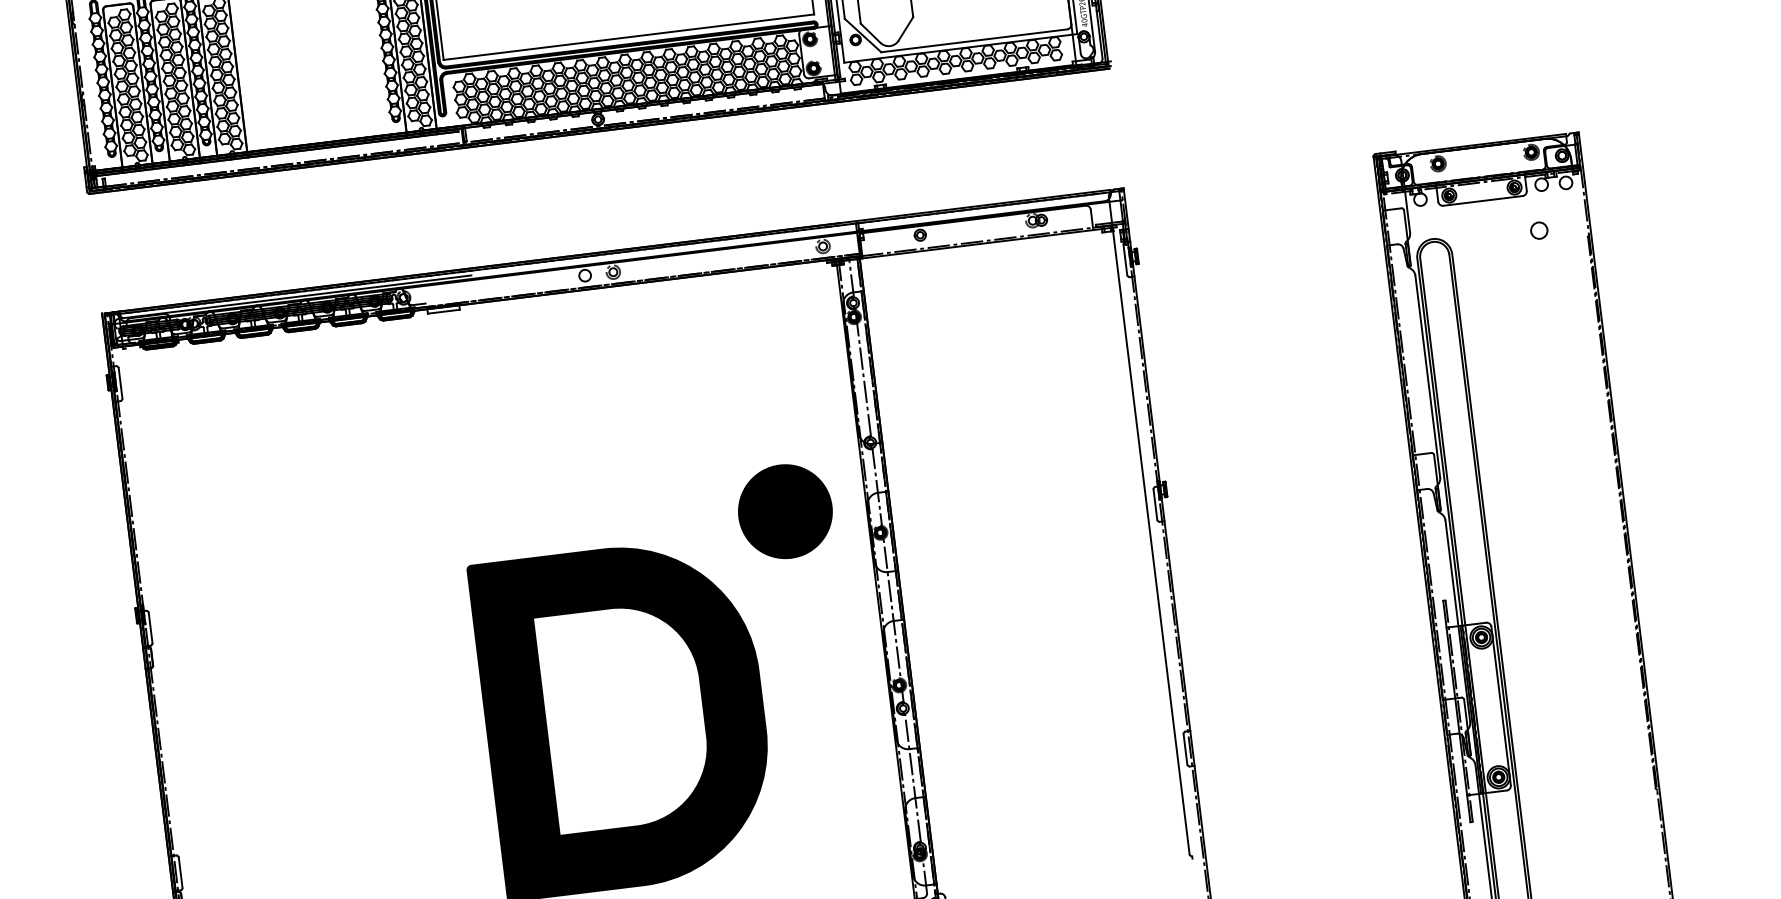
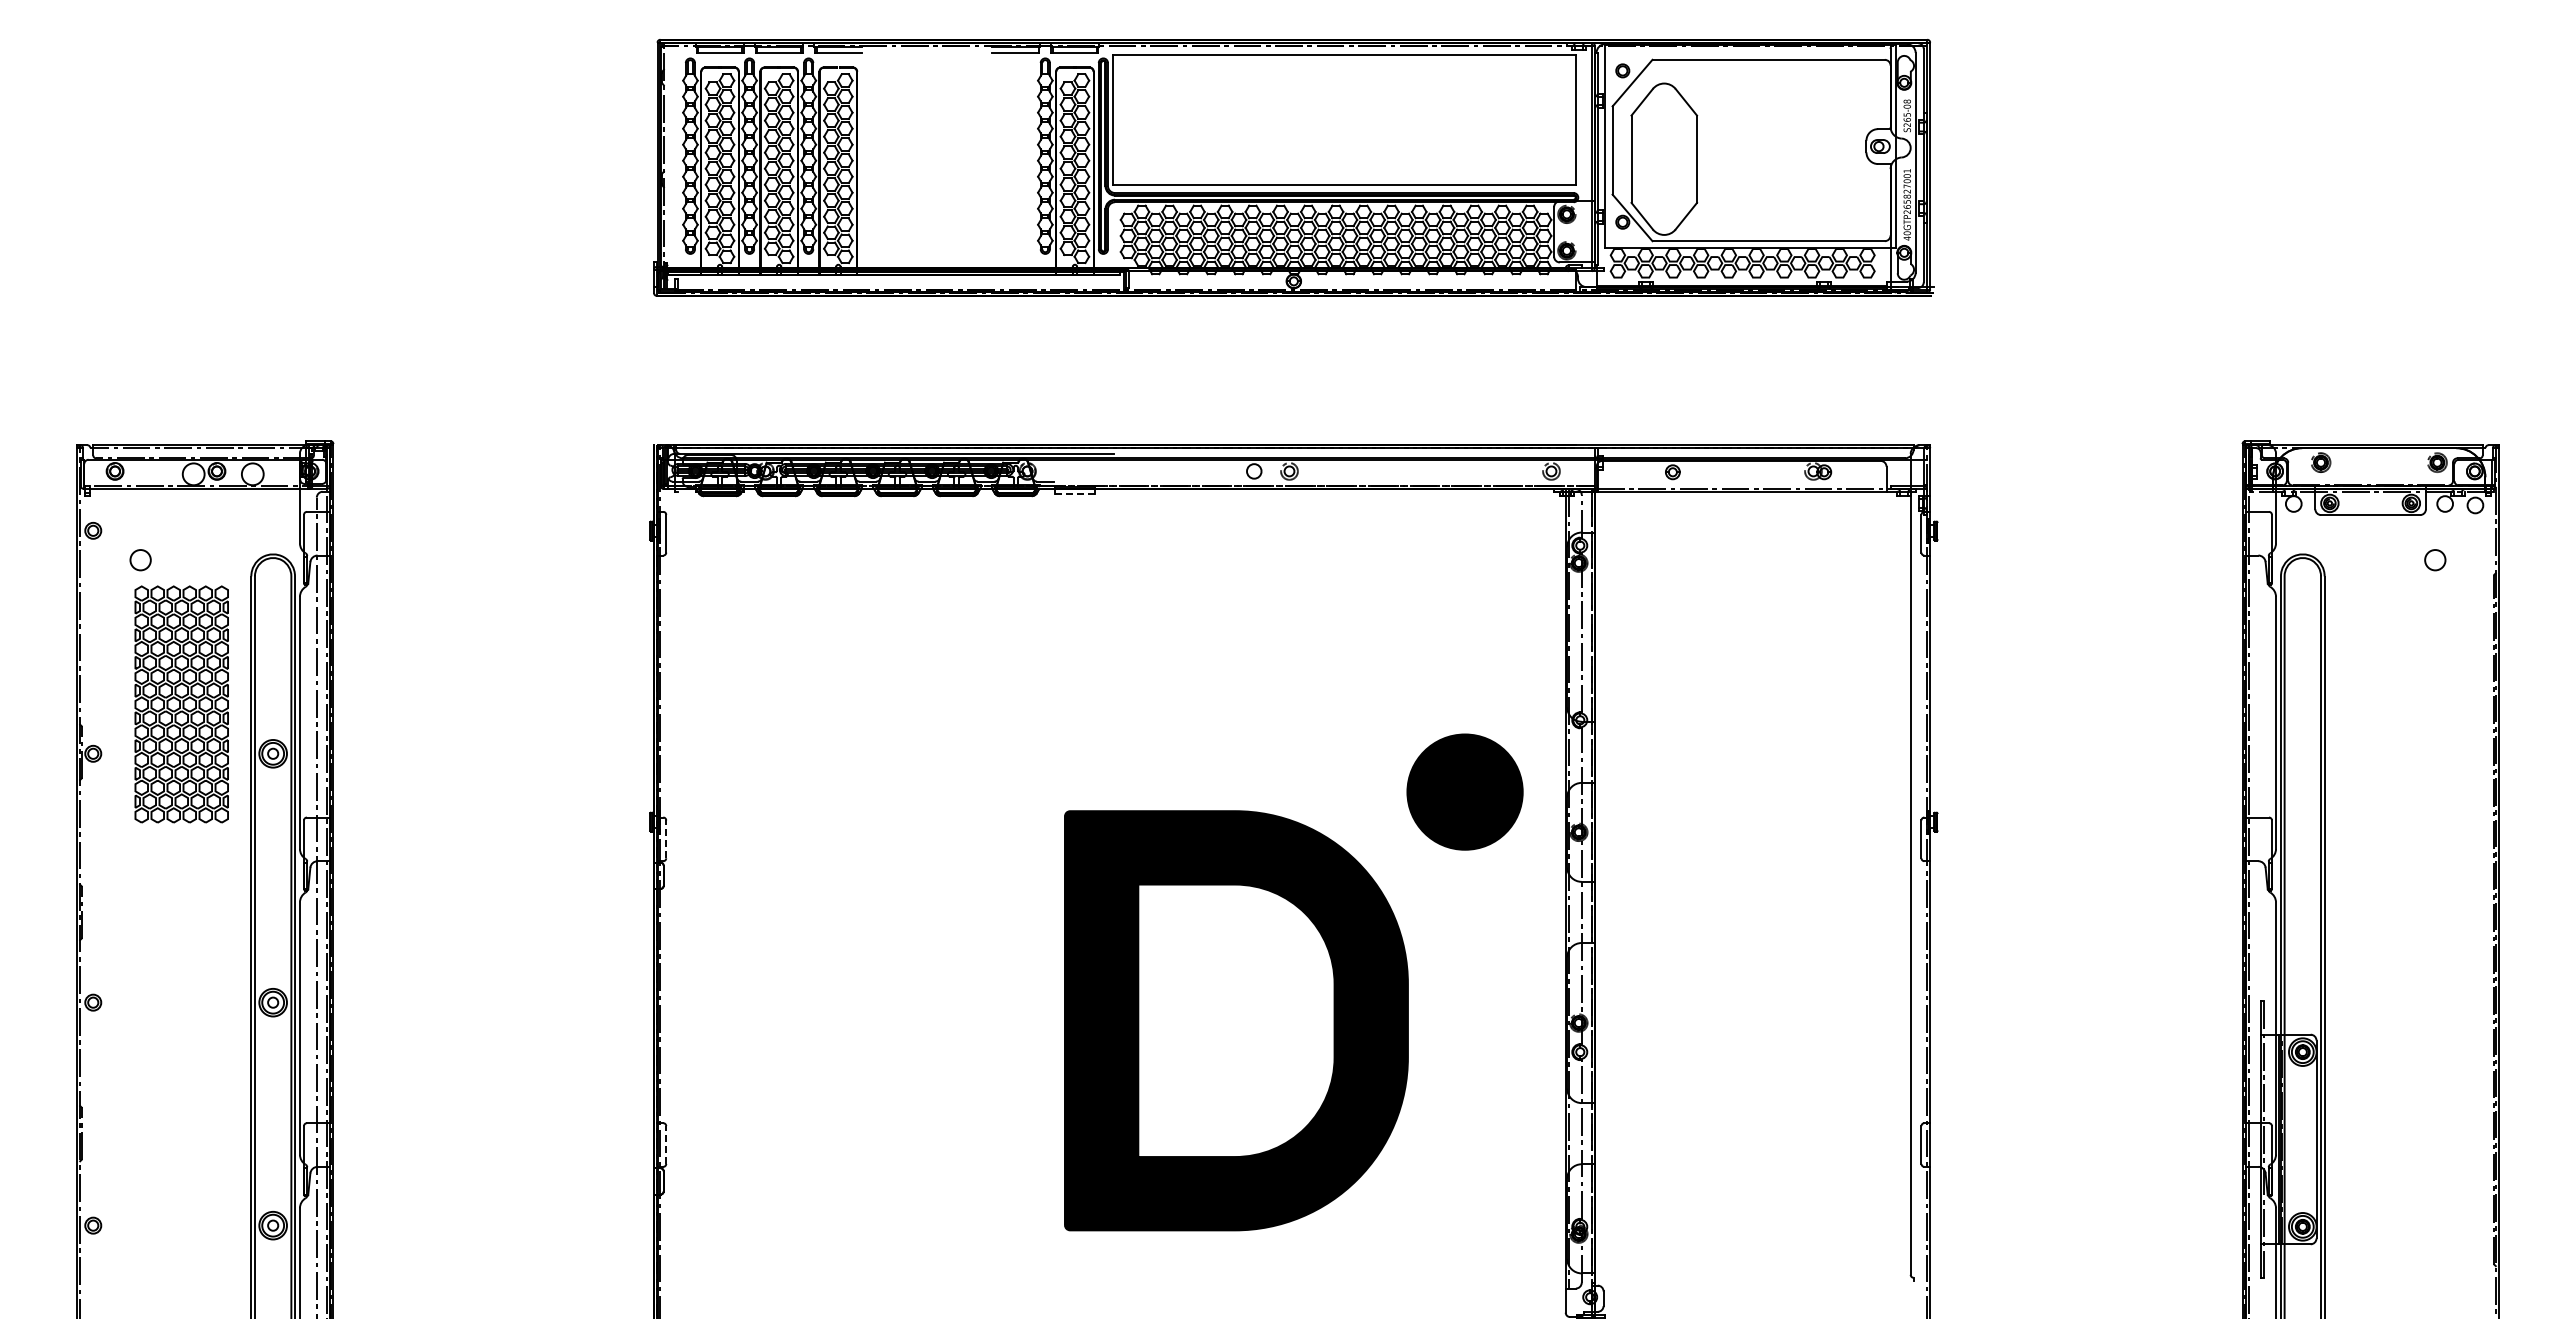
line: (443, 311) -> (1074, 494), solid -> dashed
line: (150, 628) -> (666, 839), solid -> dashed
line: (180, 873) -> (666, 1145), solid -> dashed

